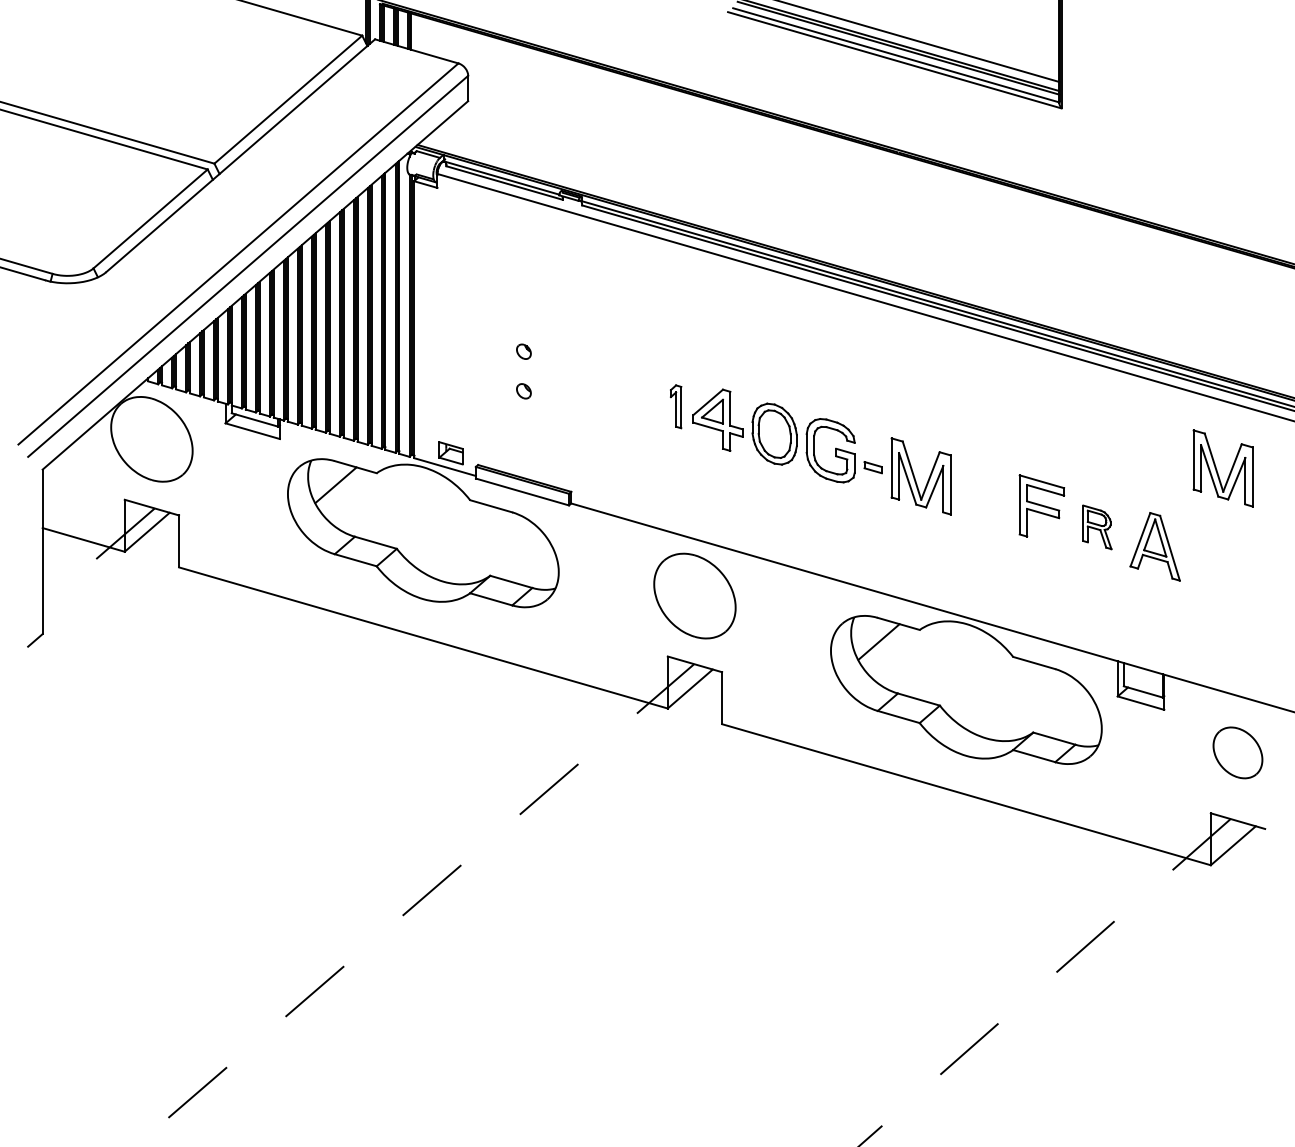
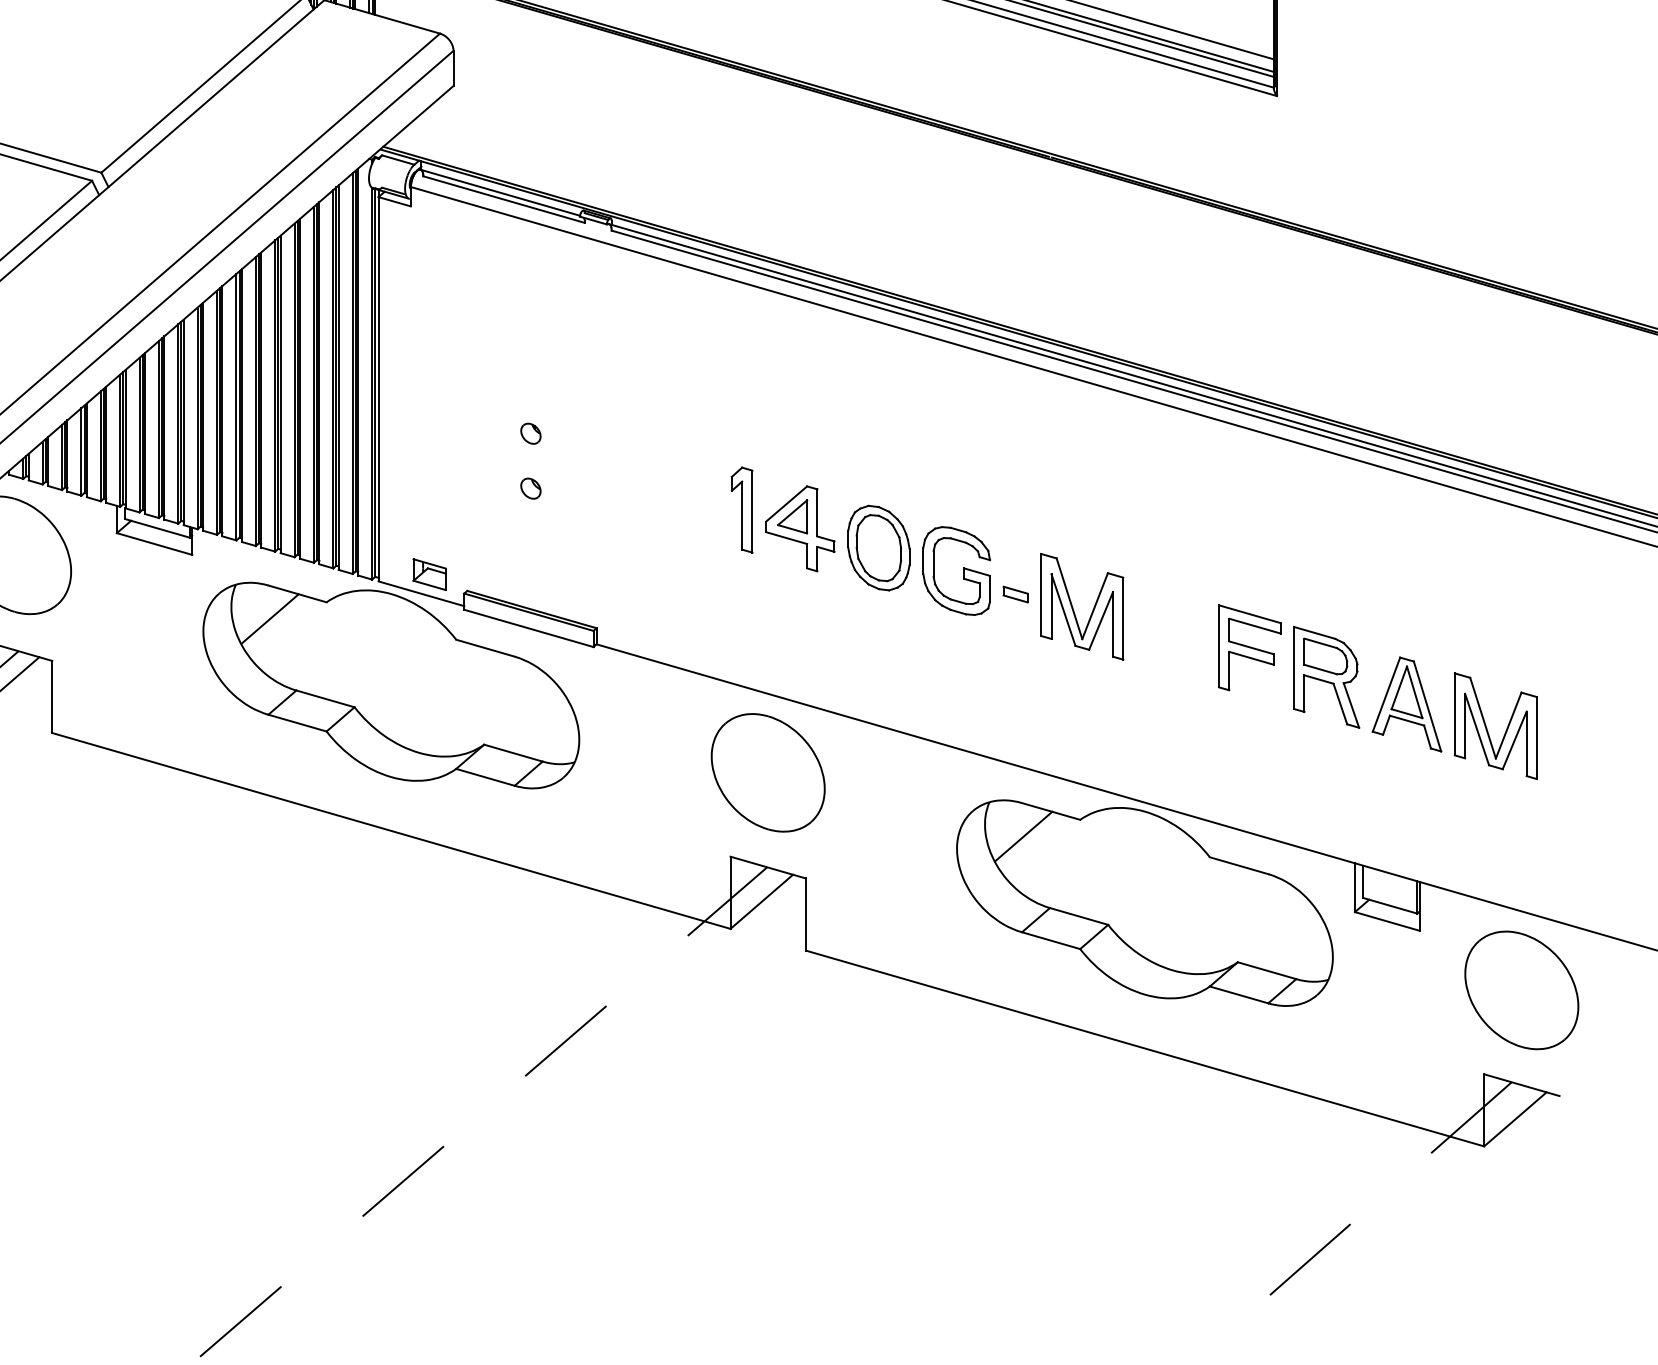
part: (675, 406) -> (741, 509), size x1.43
part: (1222, 468) -> (1494, 726), moved
part: (1097, 527) -> (1326, 677), size x1.67
part: (1237, 752) -> (1521, 989), size x1.67

